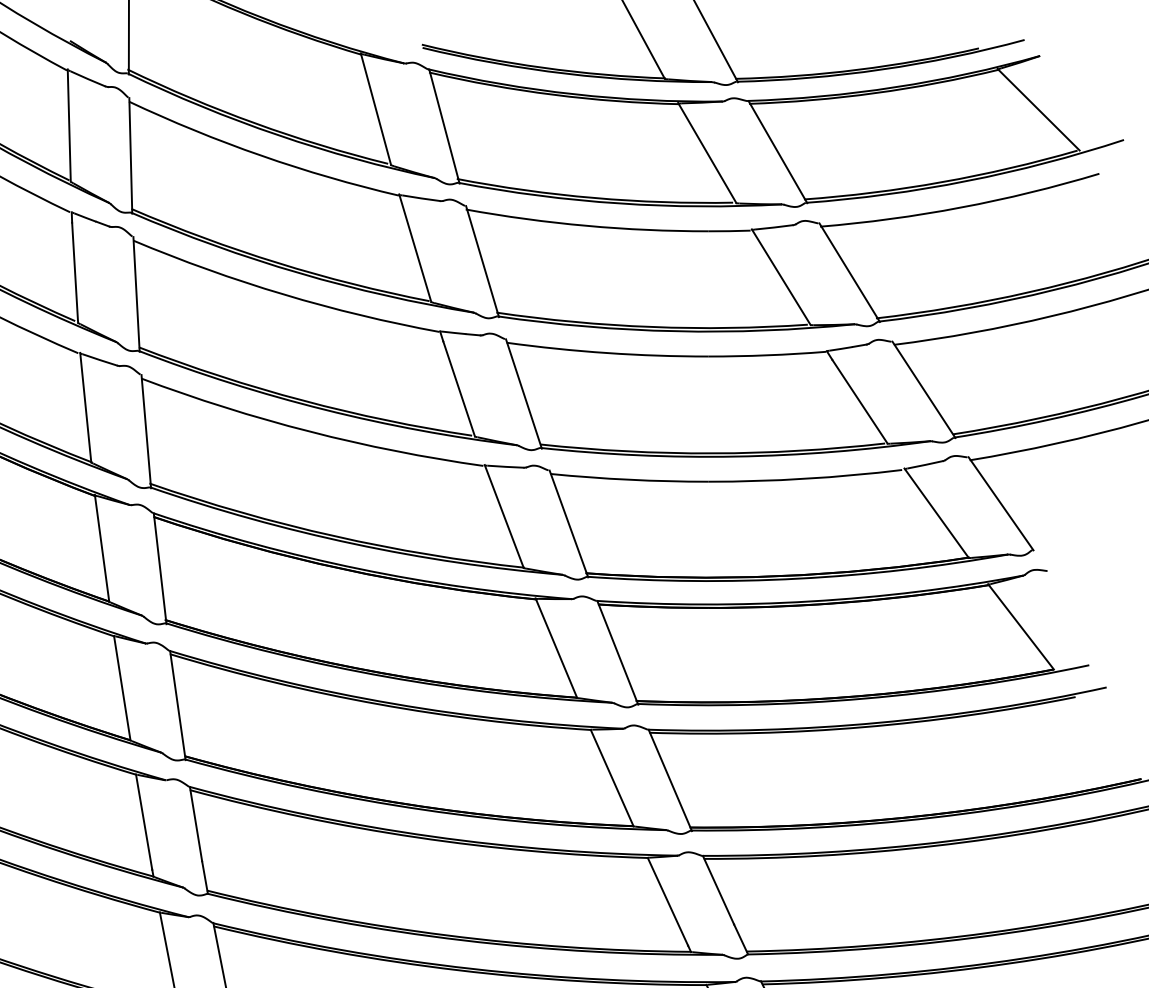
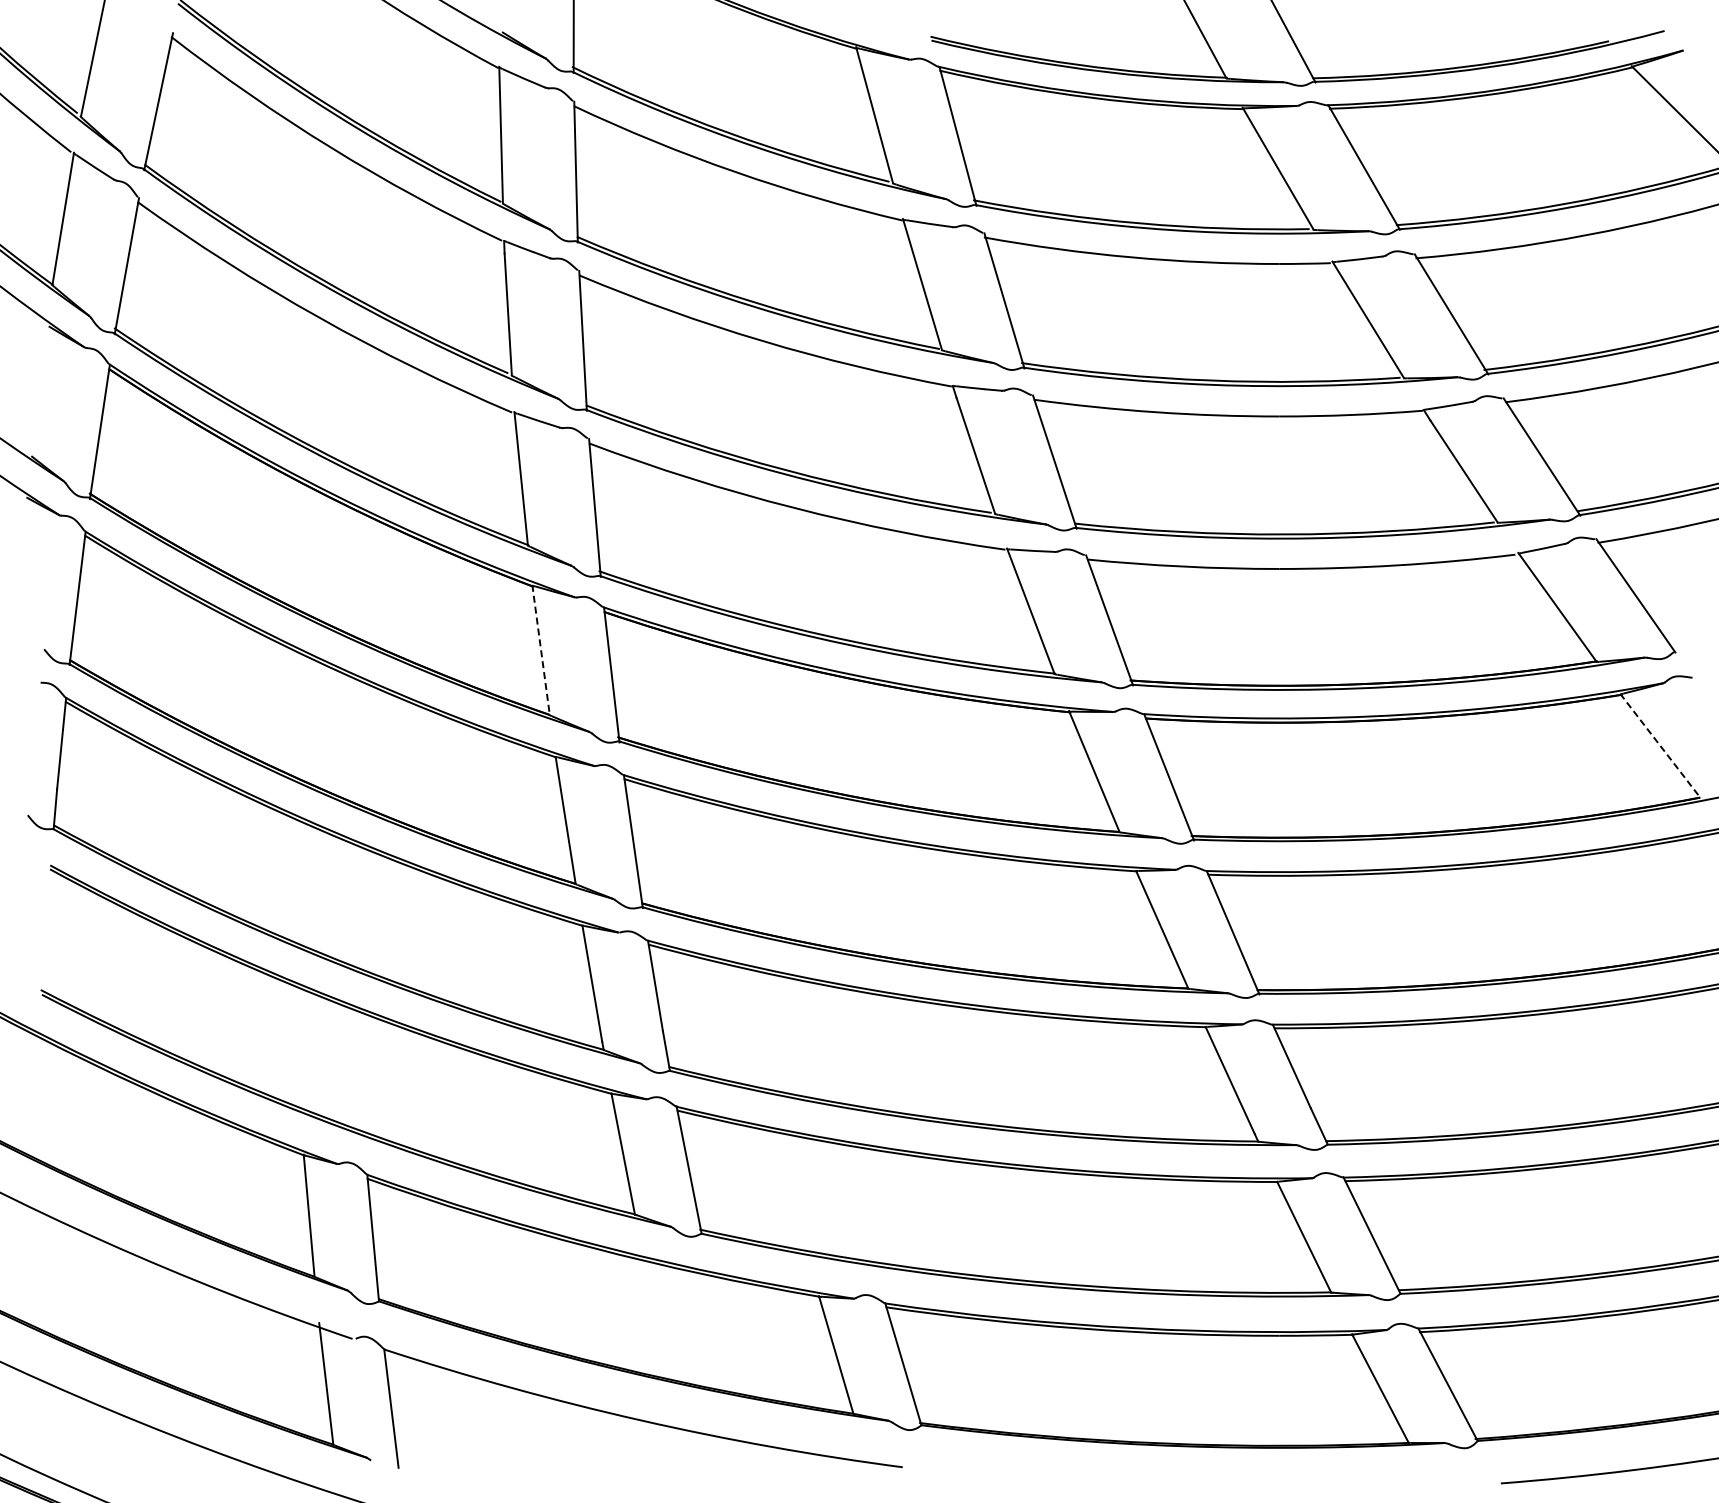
line: (102, 547) -> (541, 649), solid -> dashed
line: (1021, 626) -> (1660, 745), solid -> dashed

